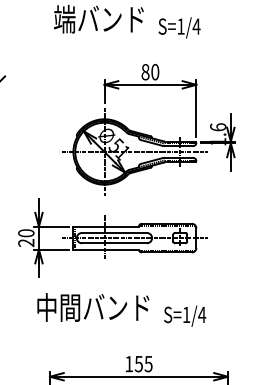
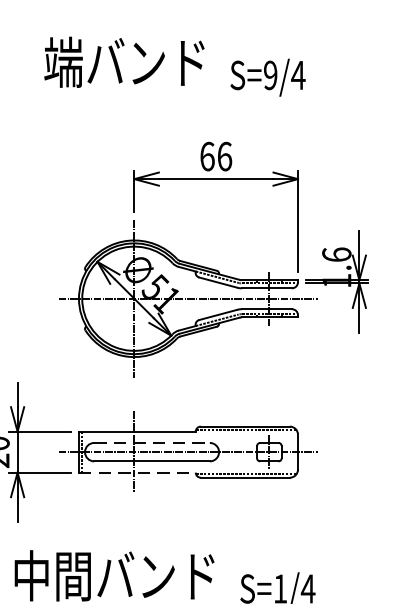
text: (180, 26) -> (269, 75), S=1/4 -> S=9/4
text: (150, 72) -> (216, 157), 80 -> 66
line: (114, 232) -> (152, 442), solid -> dashed
line: (106, 249) -> (137, 472), solid -> dashed

